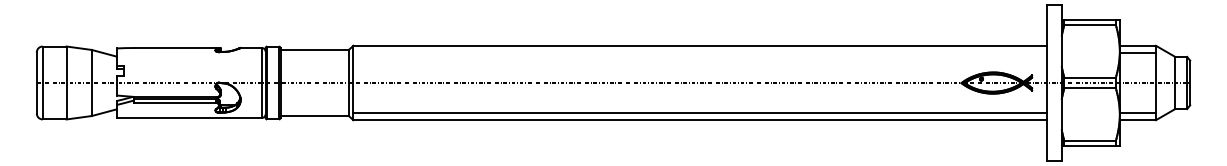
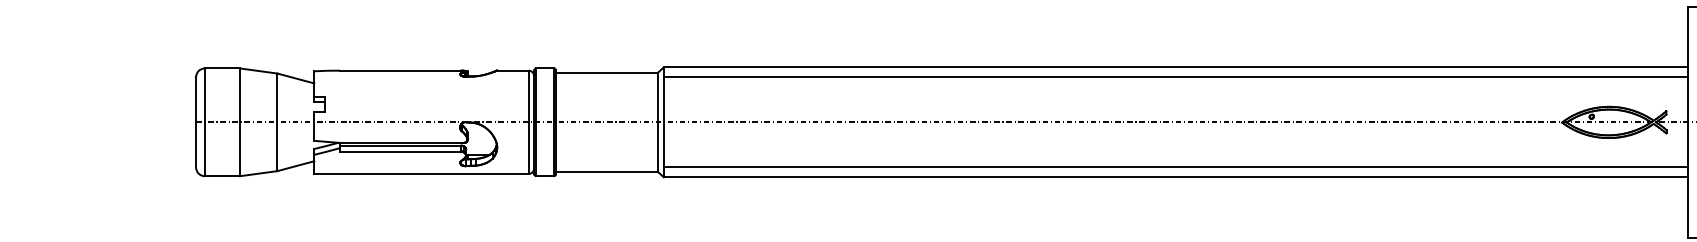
line: (699, 52) -> (1175, 77), added

